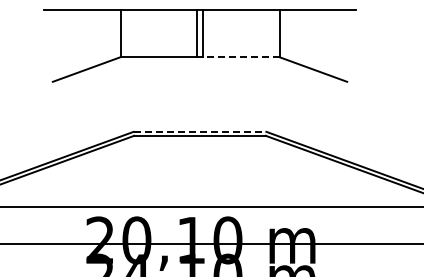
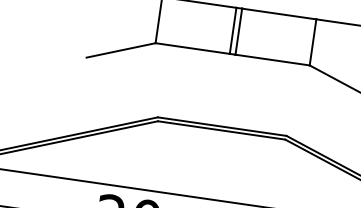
line: (240, 57) -> (271, 60), dashed -> solid
line: (200, 131) -> (222, 126), dashed -> solid

